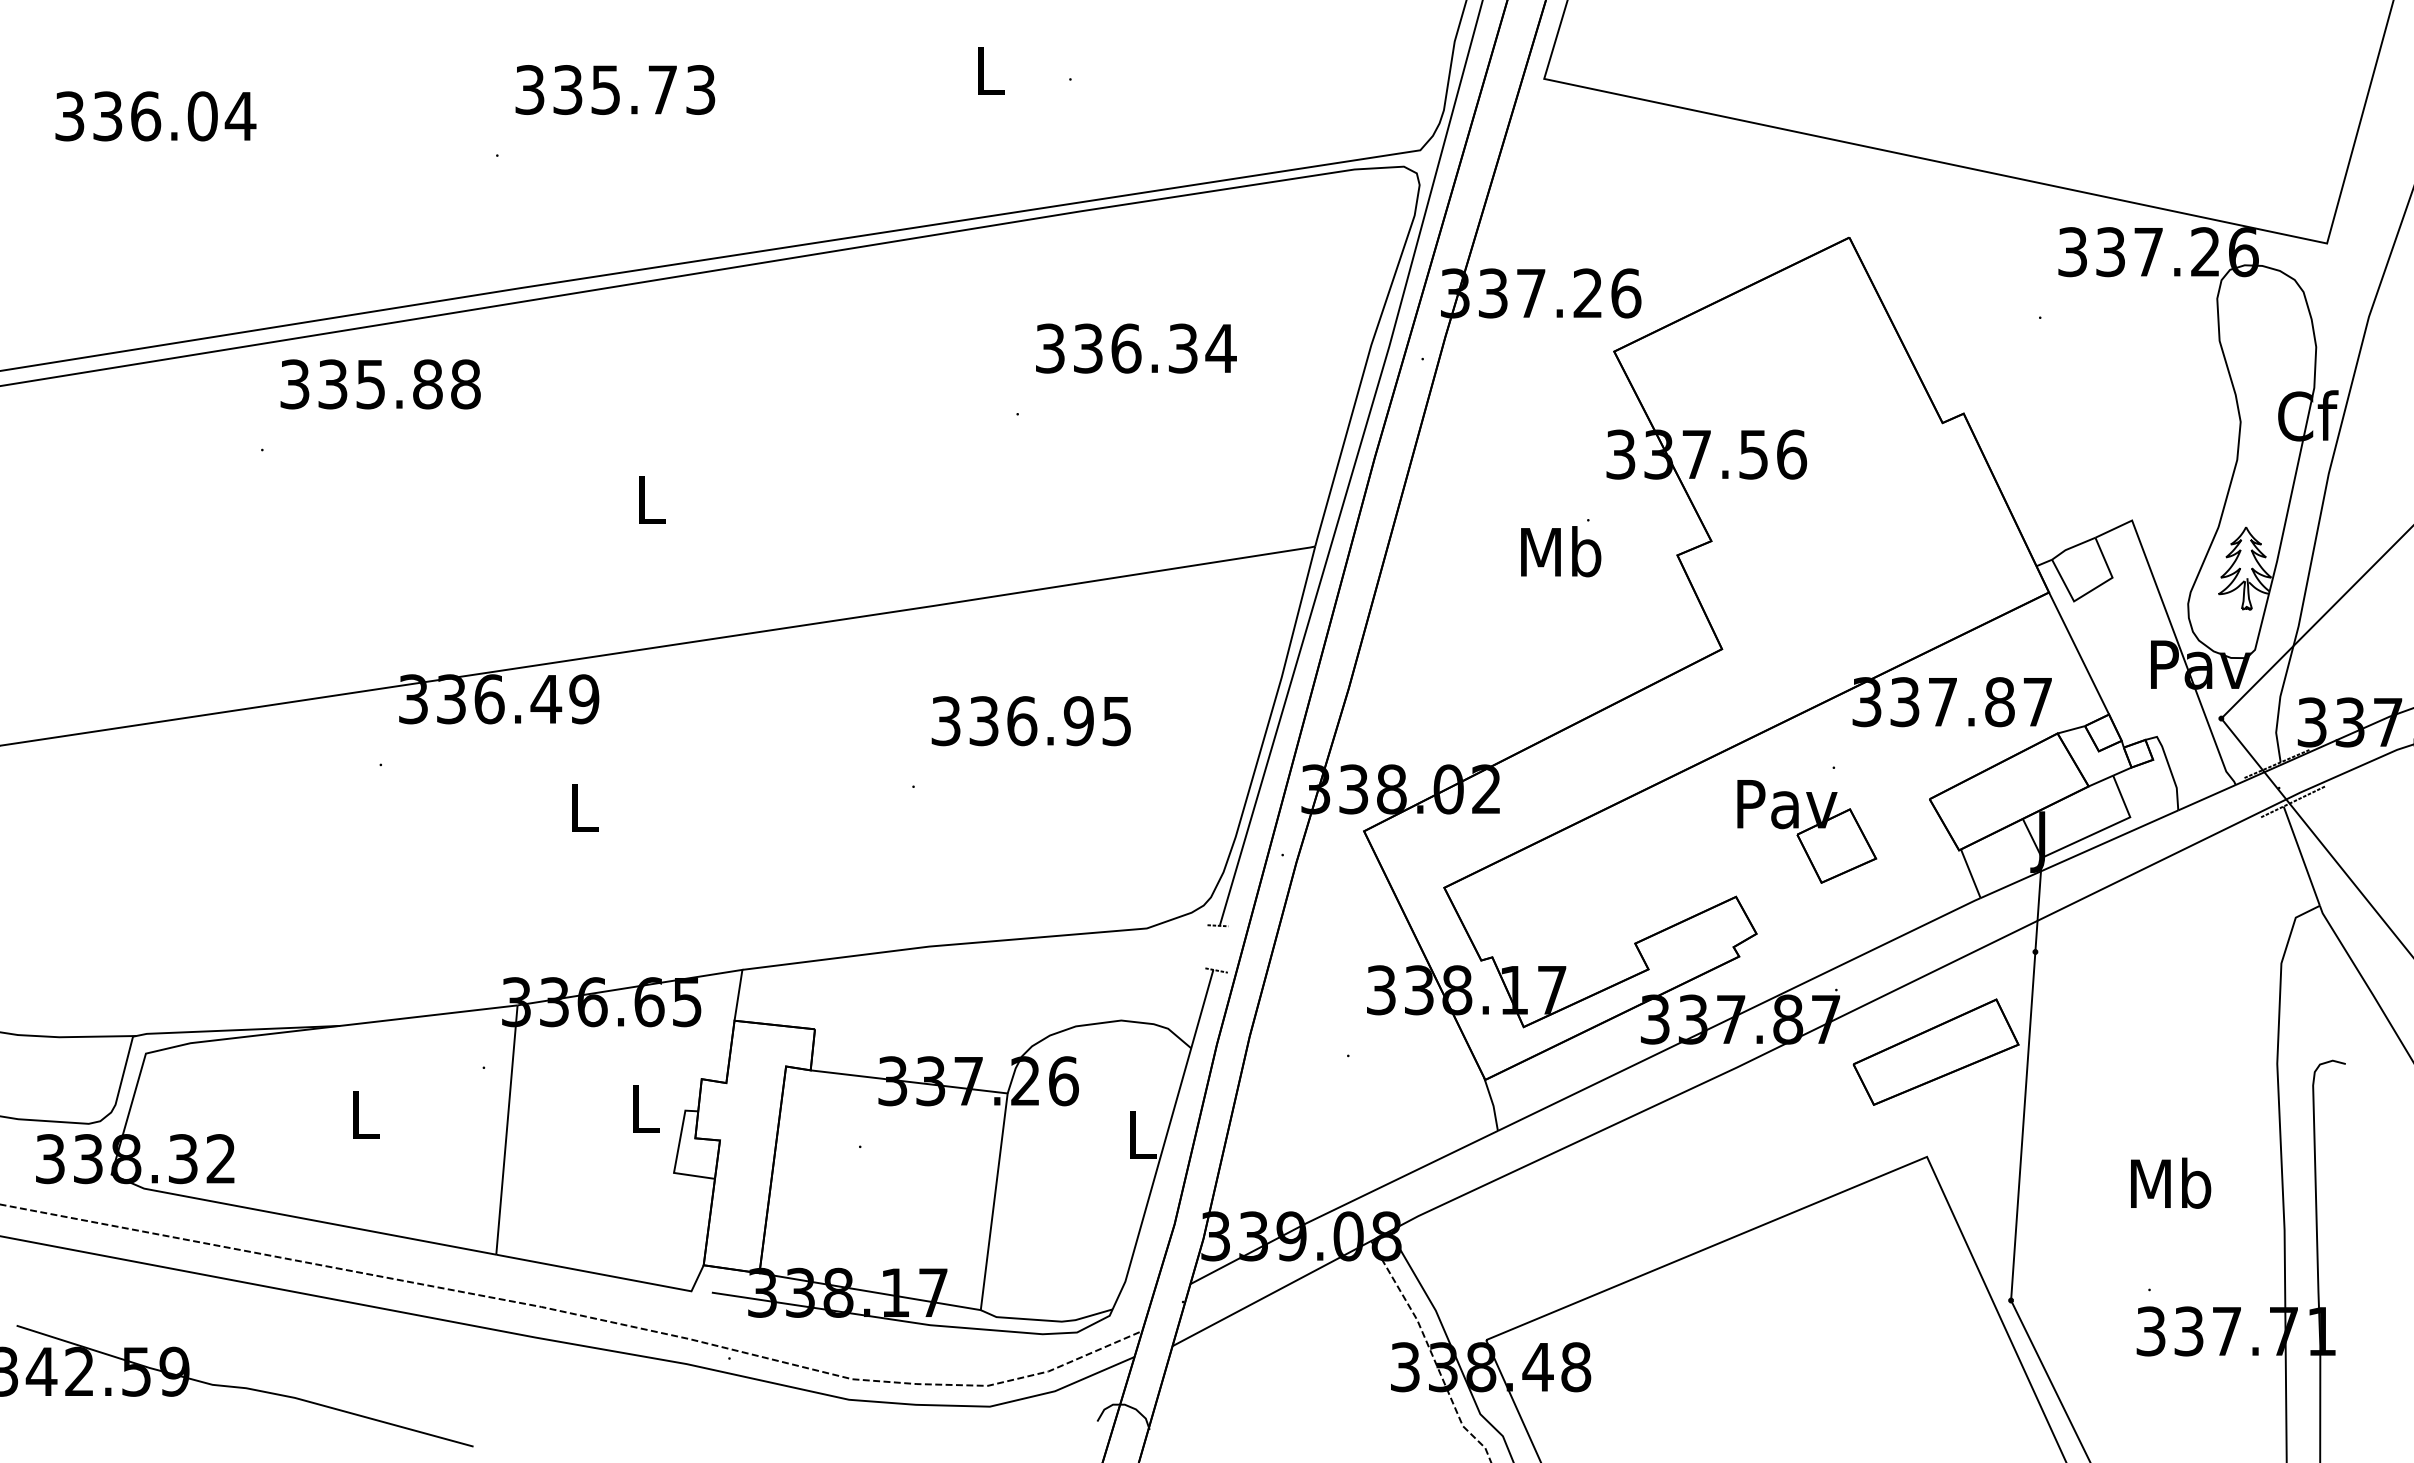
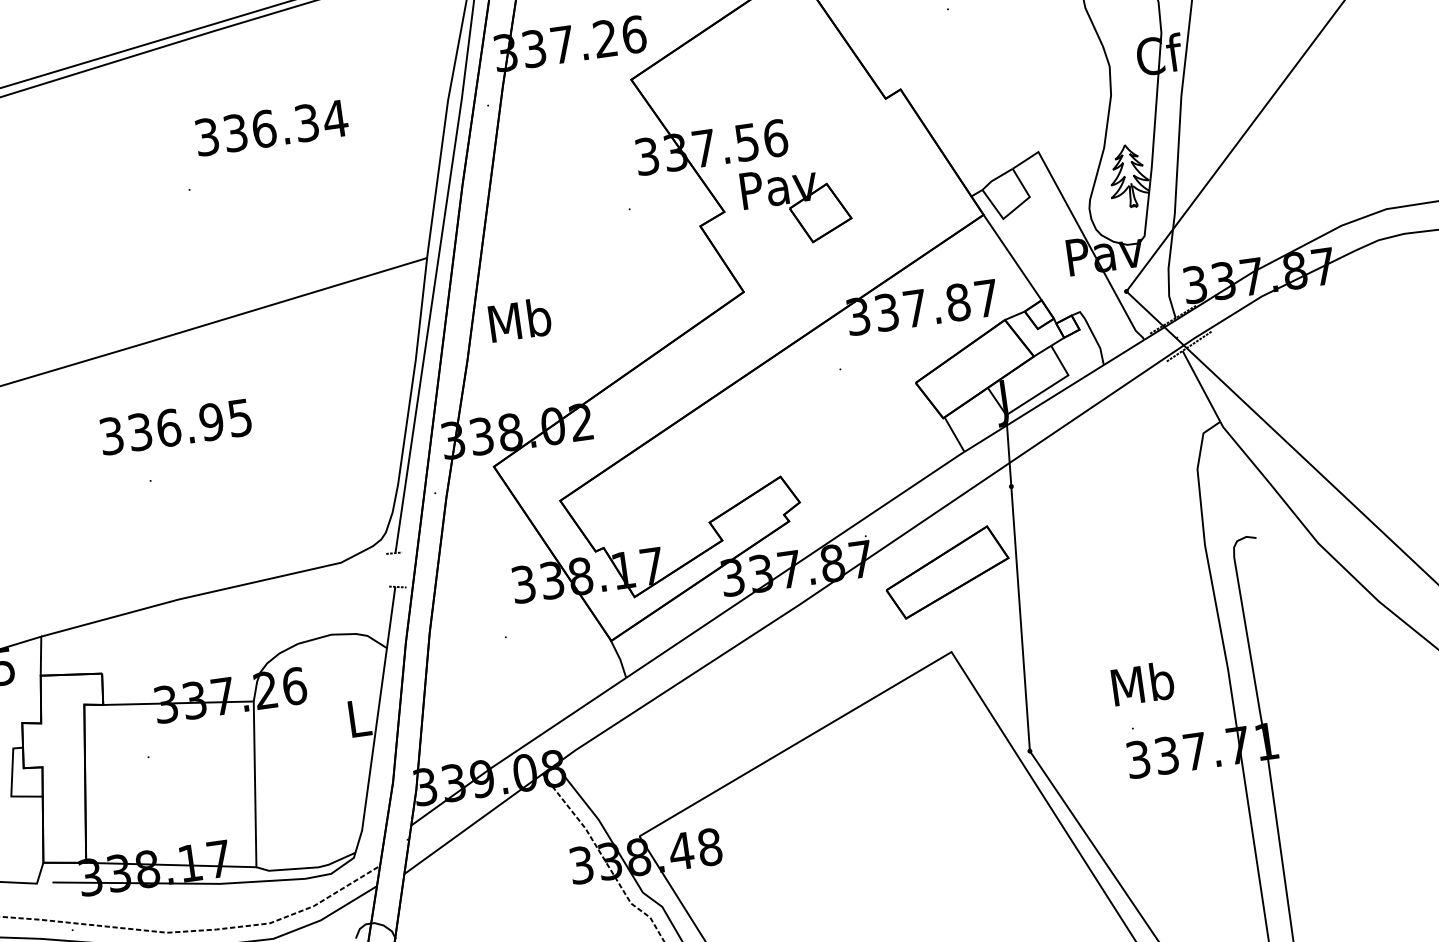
text: (1561, 551) -> (520, 319), moved
text: (1030, 721) -> (175, 427), moved
part: (1807, 831) -> (797, 205), moved
text: (2171, 1182) -> (1143, 683), moved

